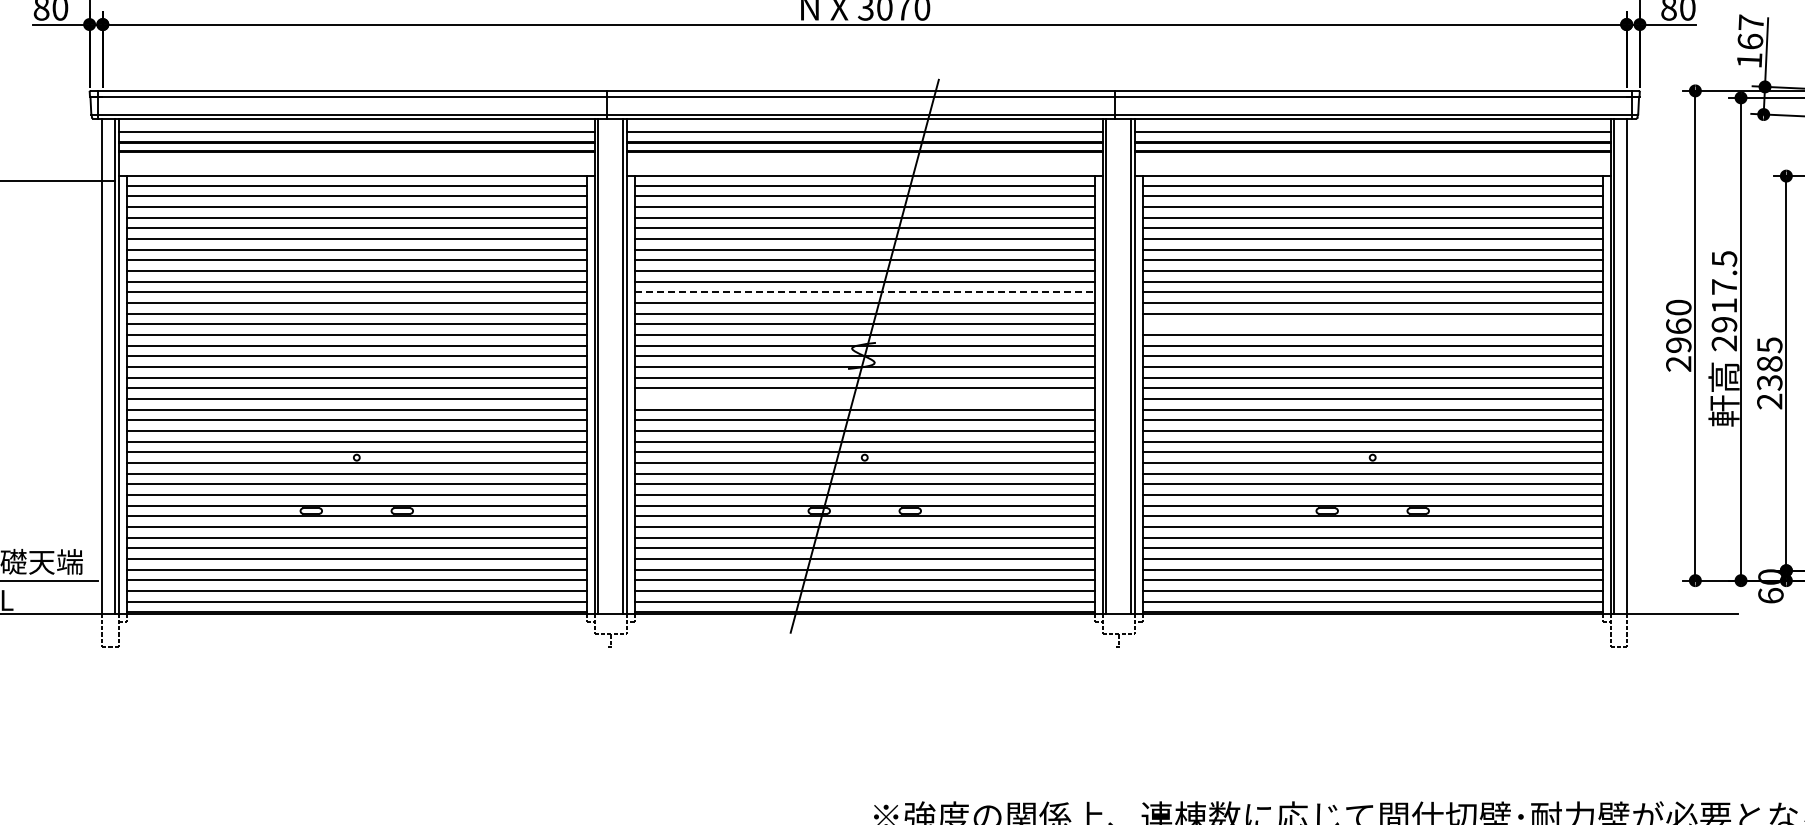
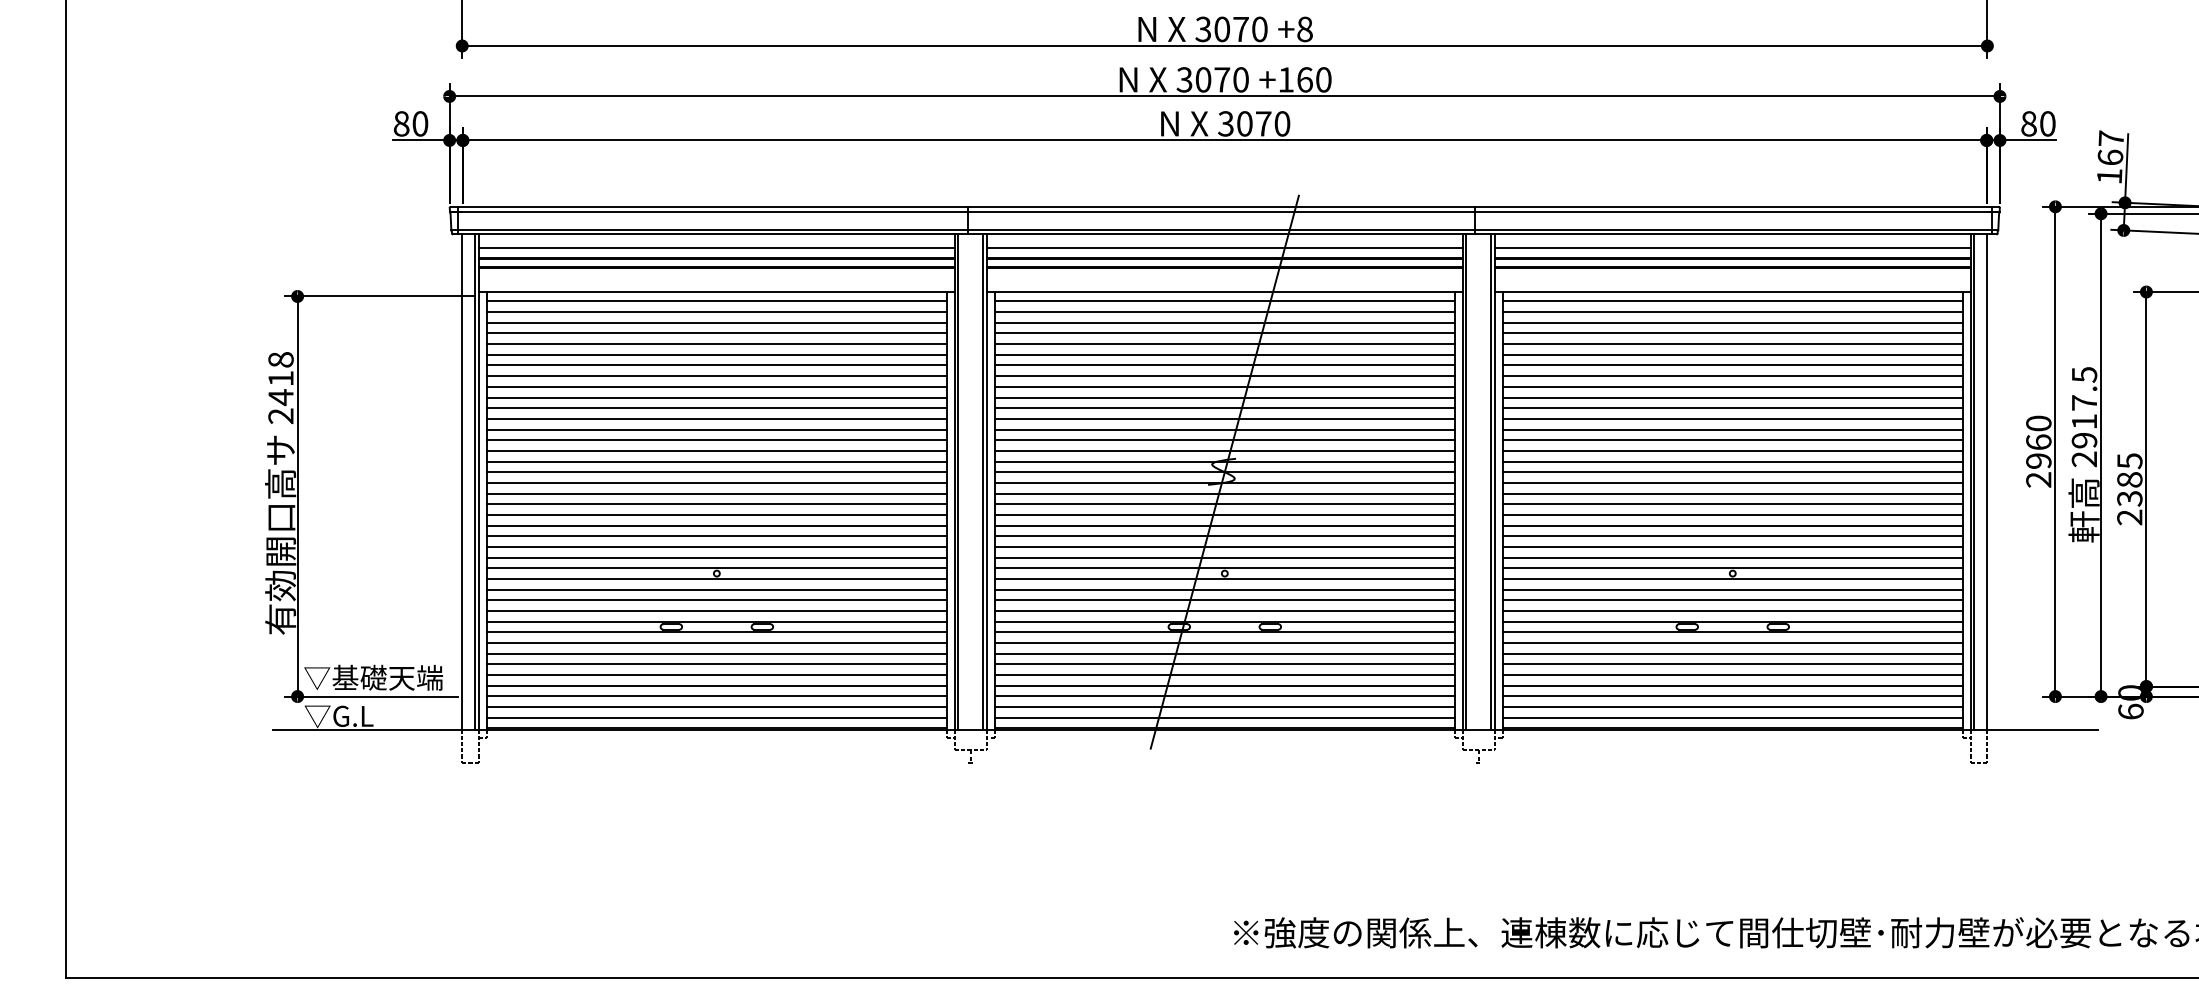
line: (865, 292) -> (1225, 408), dashed -> solid
line: (1372, 324) -> (1732, 440), added
line: (864, 398) -> (1224, 514), added

